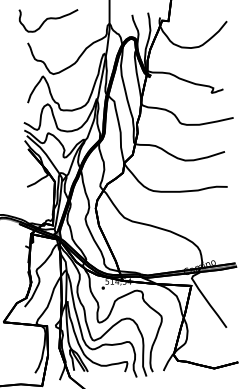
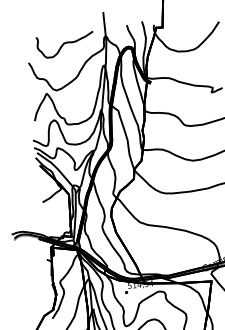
curve: (48, 19) -> (65, 43), moved

